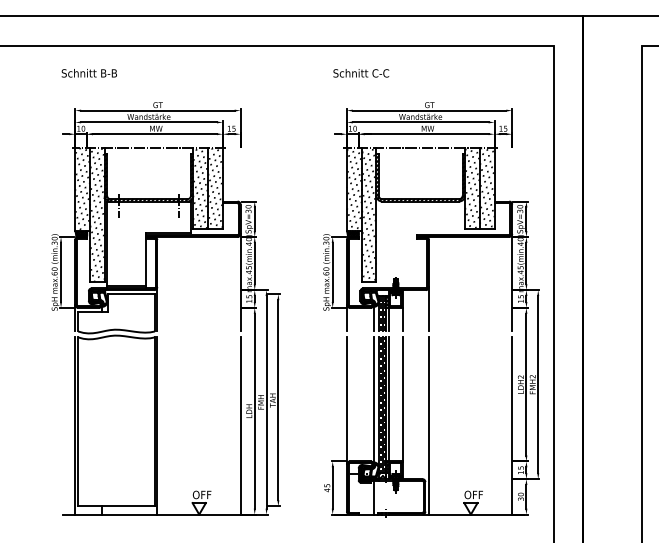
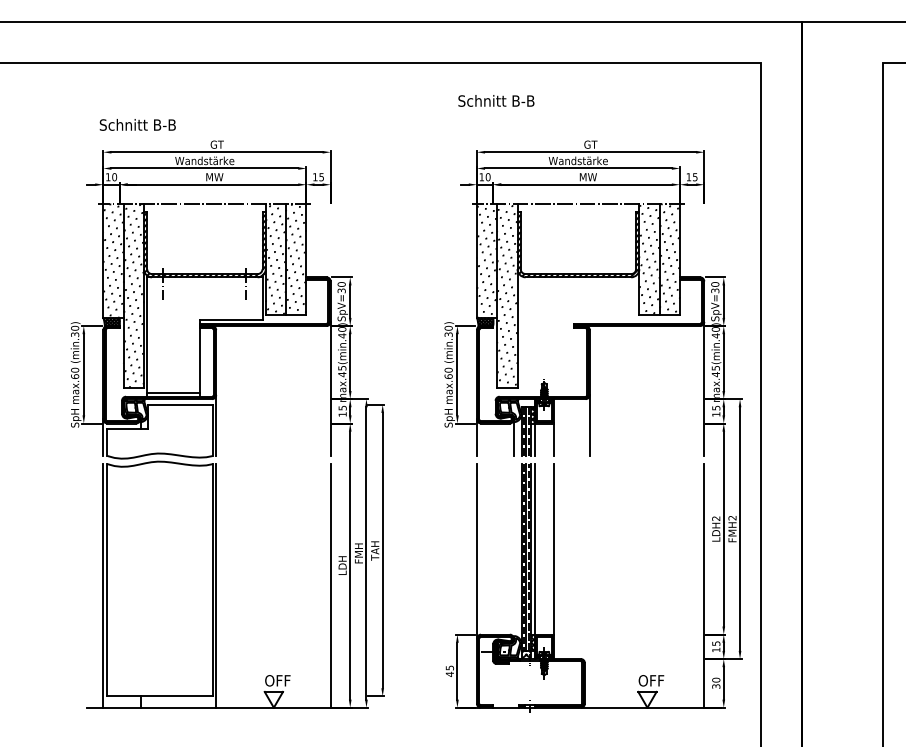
text: (89, 72) -> (137, 124), moved
text: (380, 72) -> (523, 100), Schnitt C-C -> Schnitt B-B
line: (374, 400) -> (514, 551), removed
line: (428, 425) -> (589, 585), removed
line: (374, 497) -> (514, 684), removed

